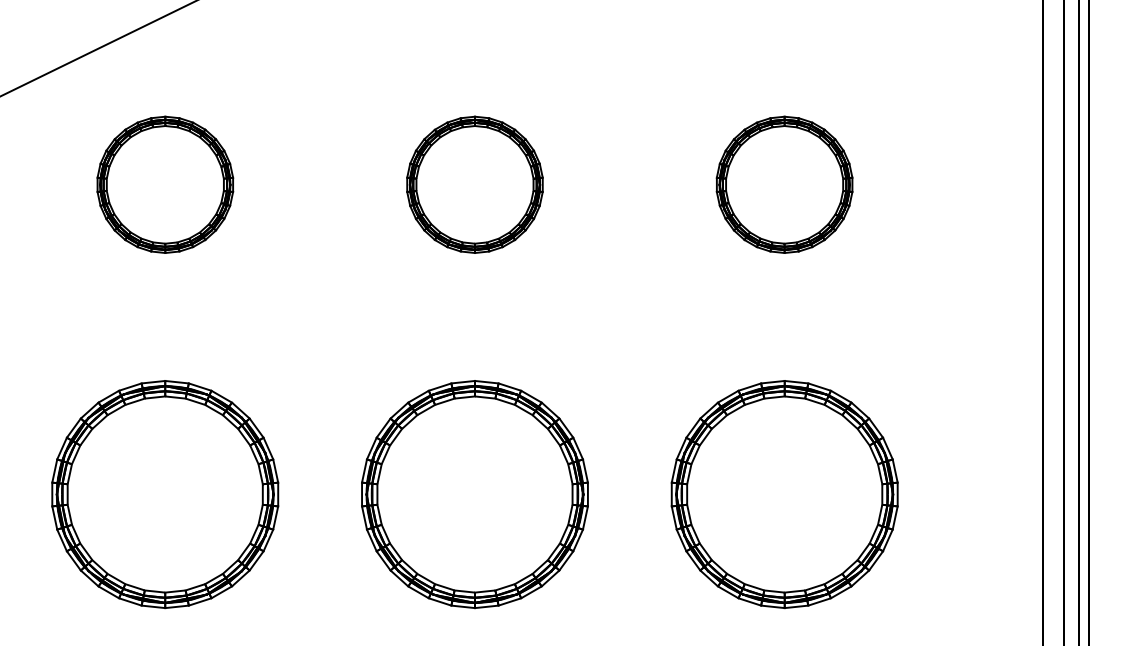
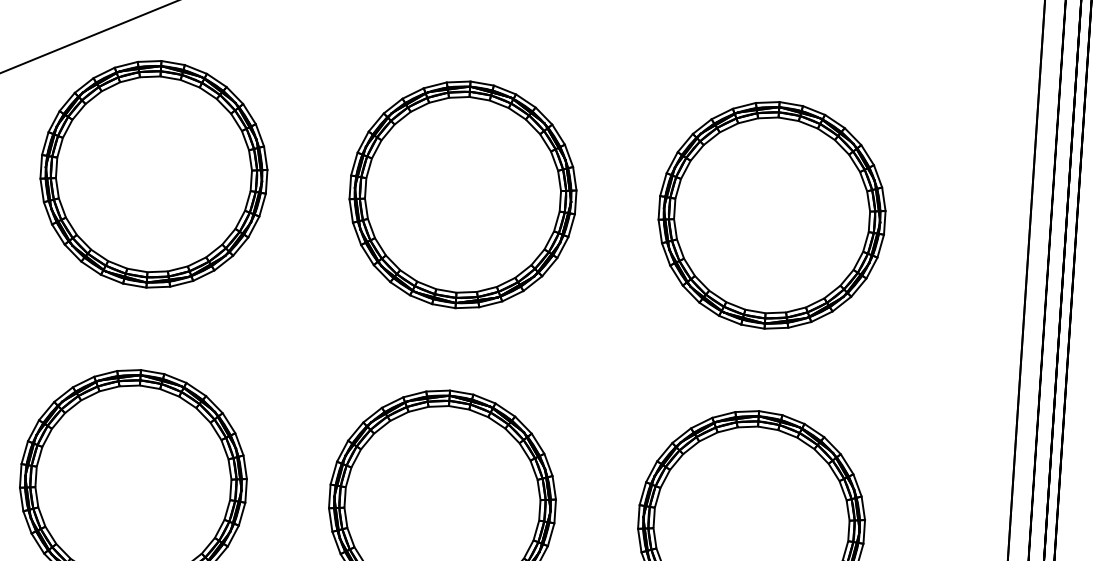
part: (165, 184) -> (154, 174), size x1.67
part: (474, 184) -> (462, 194), size x1.67
part: (784, 184) -> (771, 215), size x1.67

